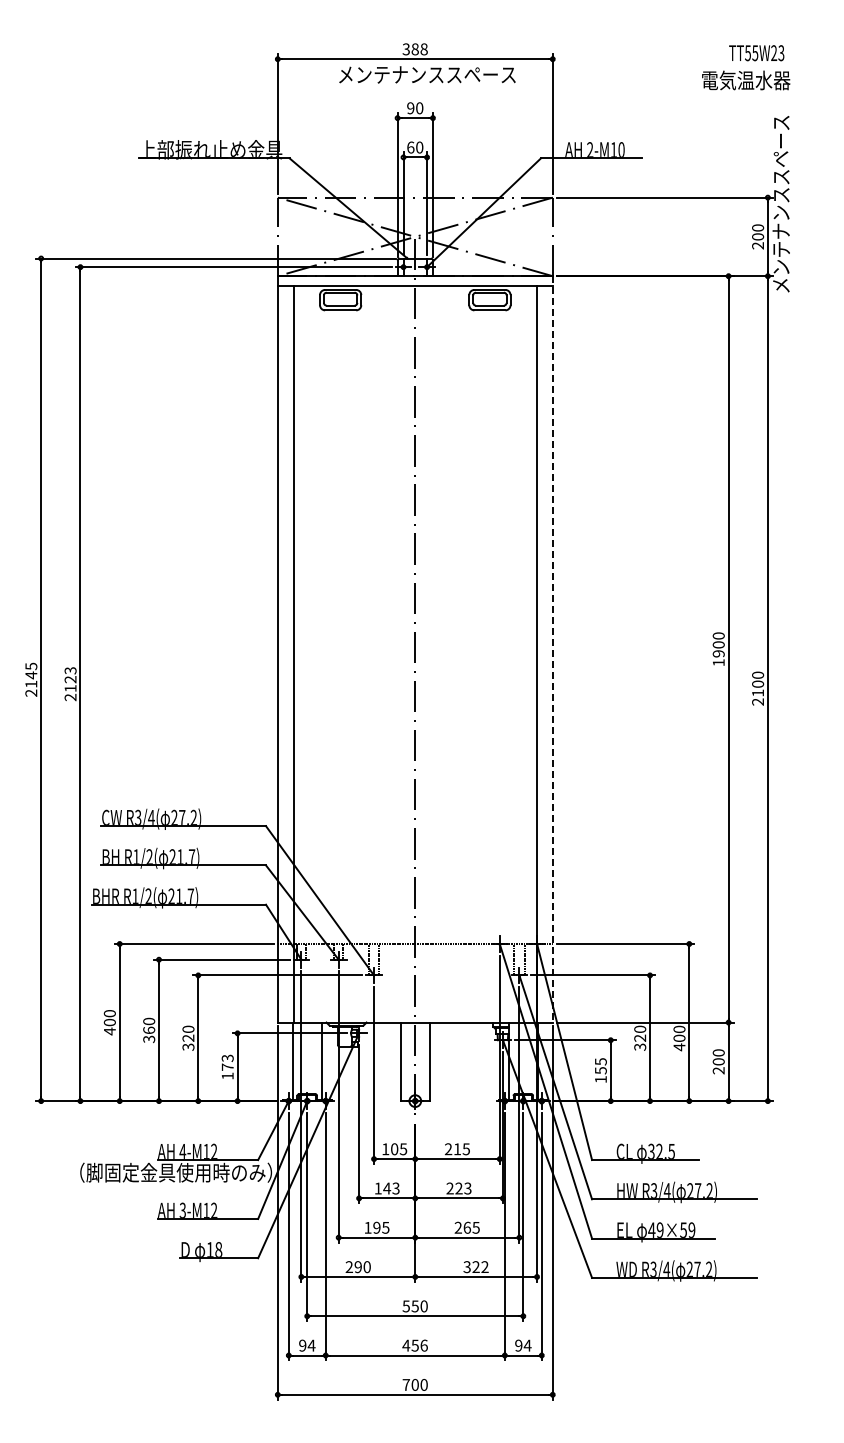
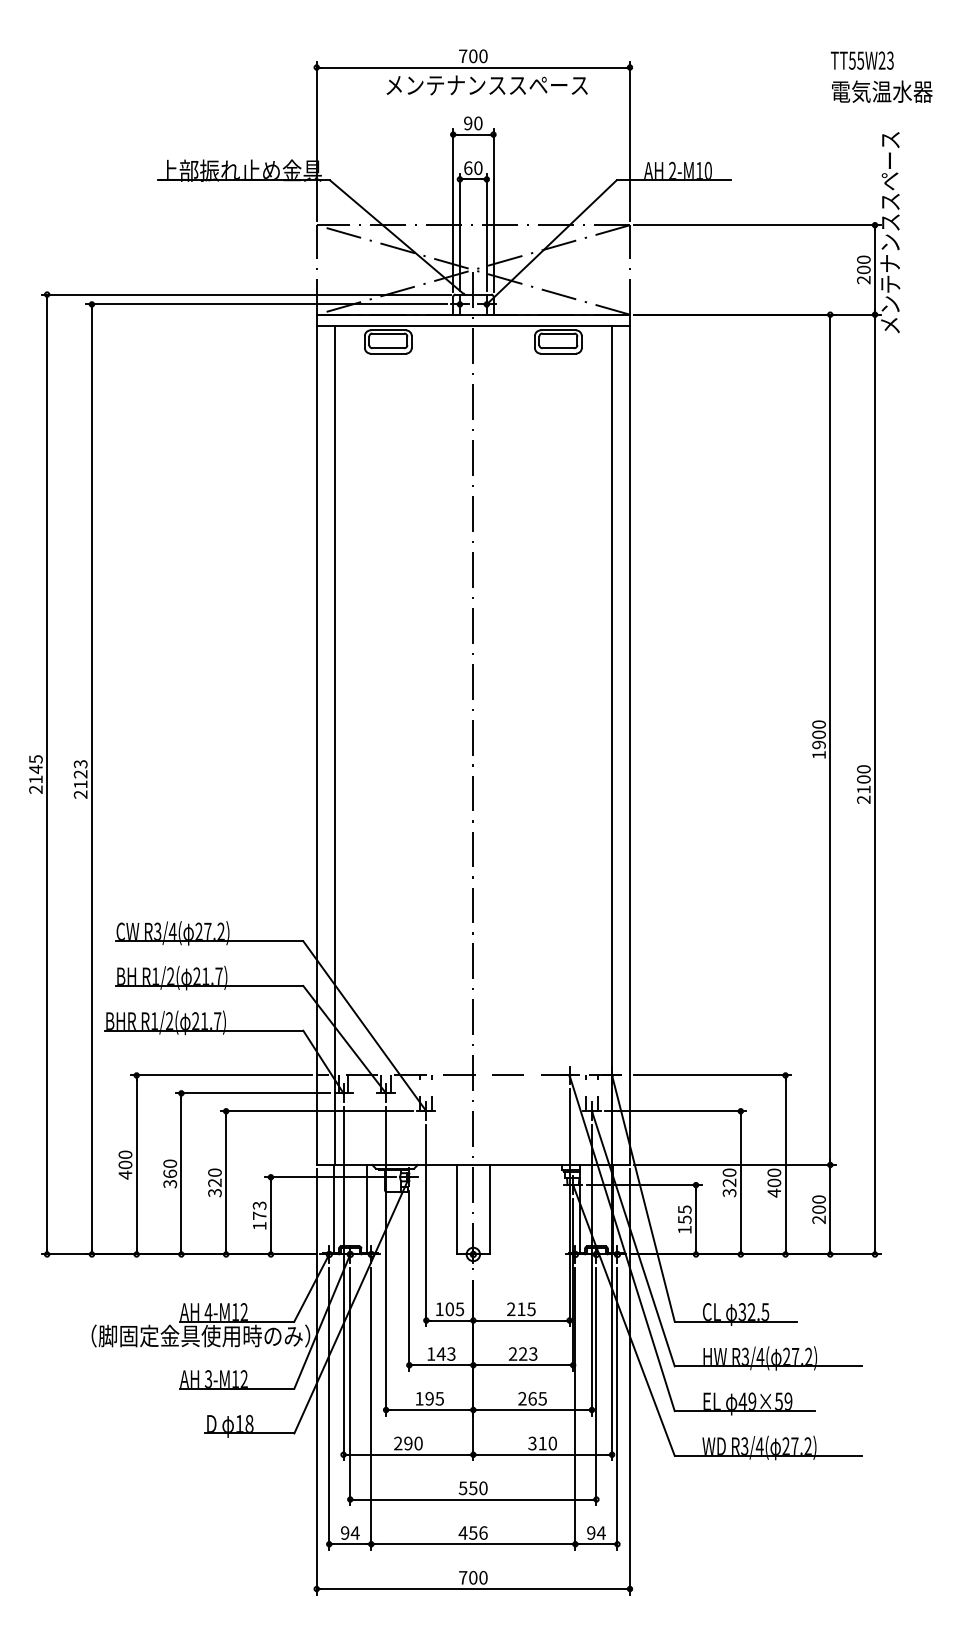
text: (414, 49) -> (472, 56), 388 -> 700
text: (746, 80) -> (882, 91), moved
line: (552, 649) -> (629, 739), dashed -> solid
text: (480, 1267) -> (547, 1444), 322 -> 310

